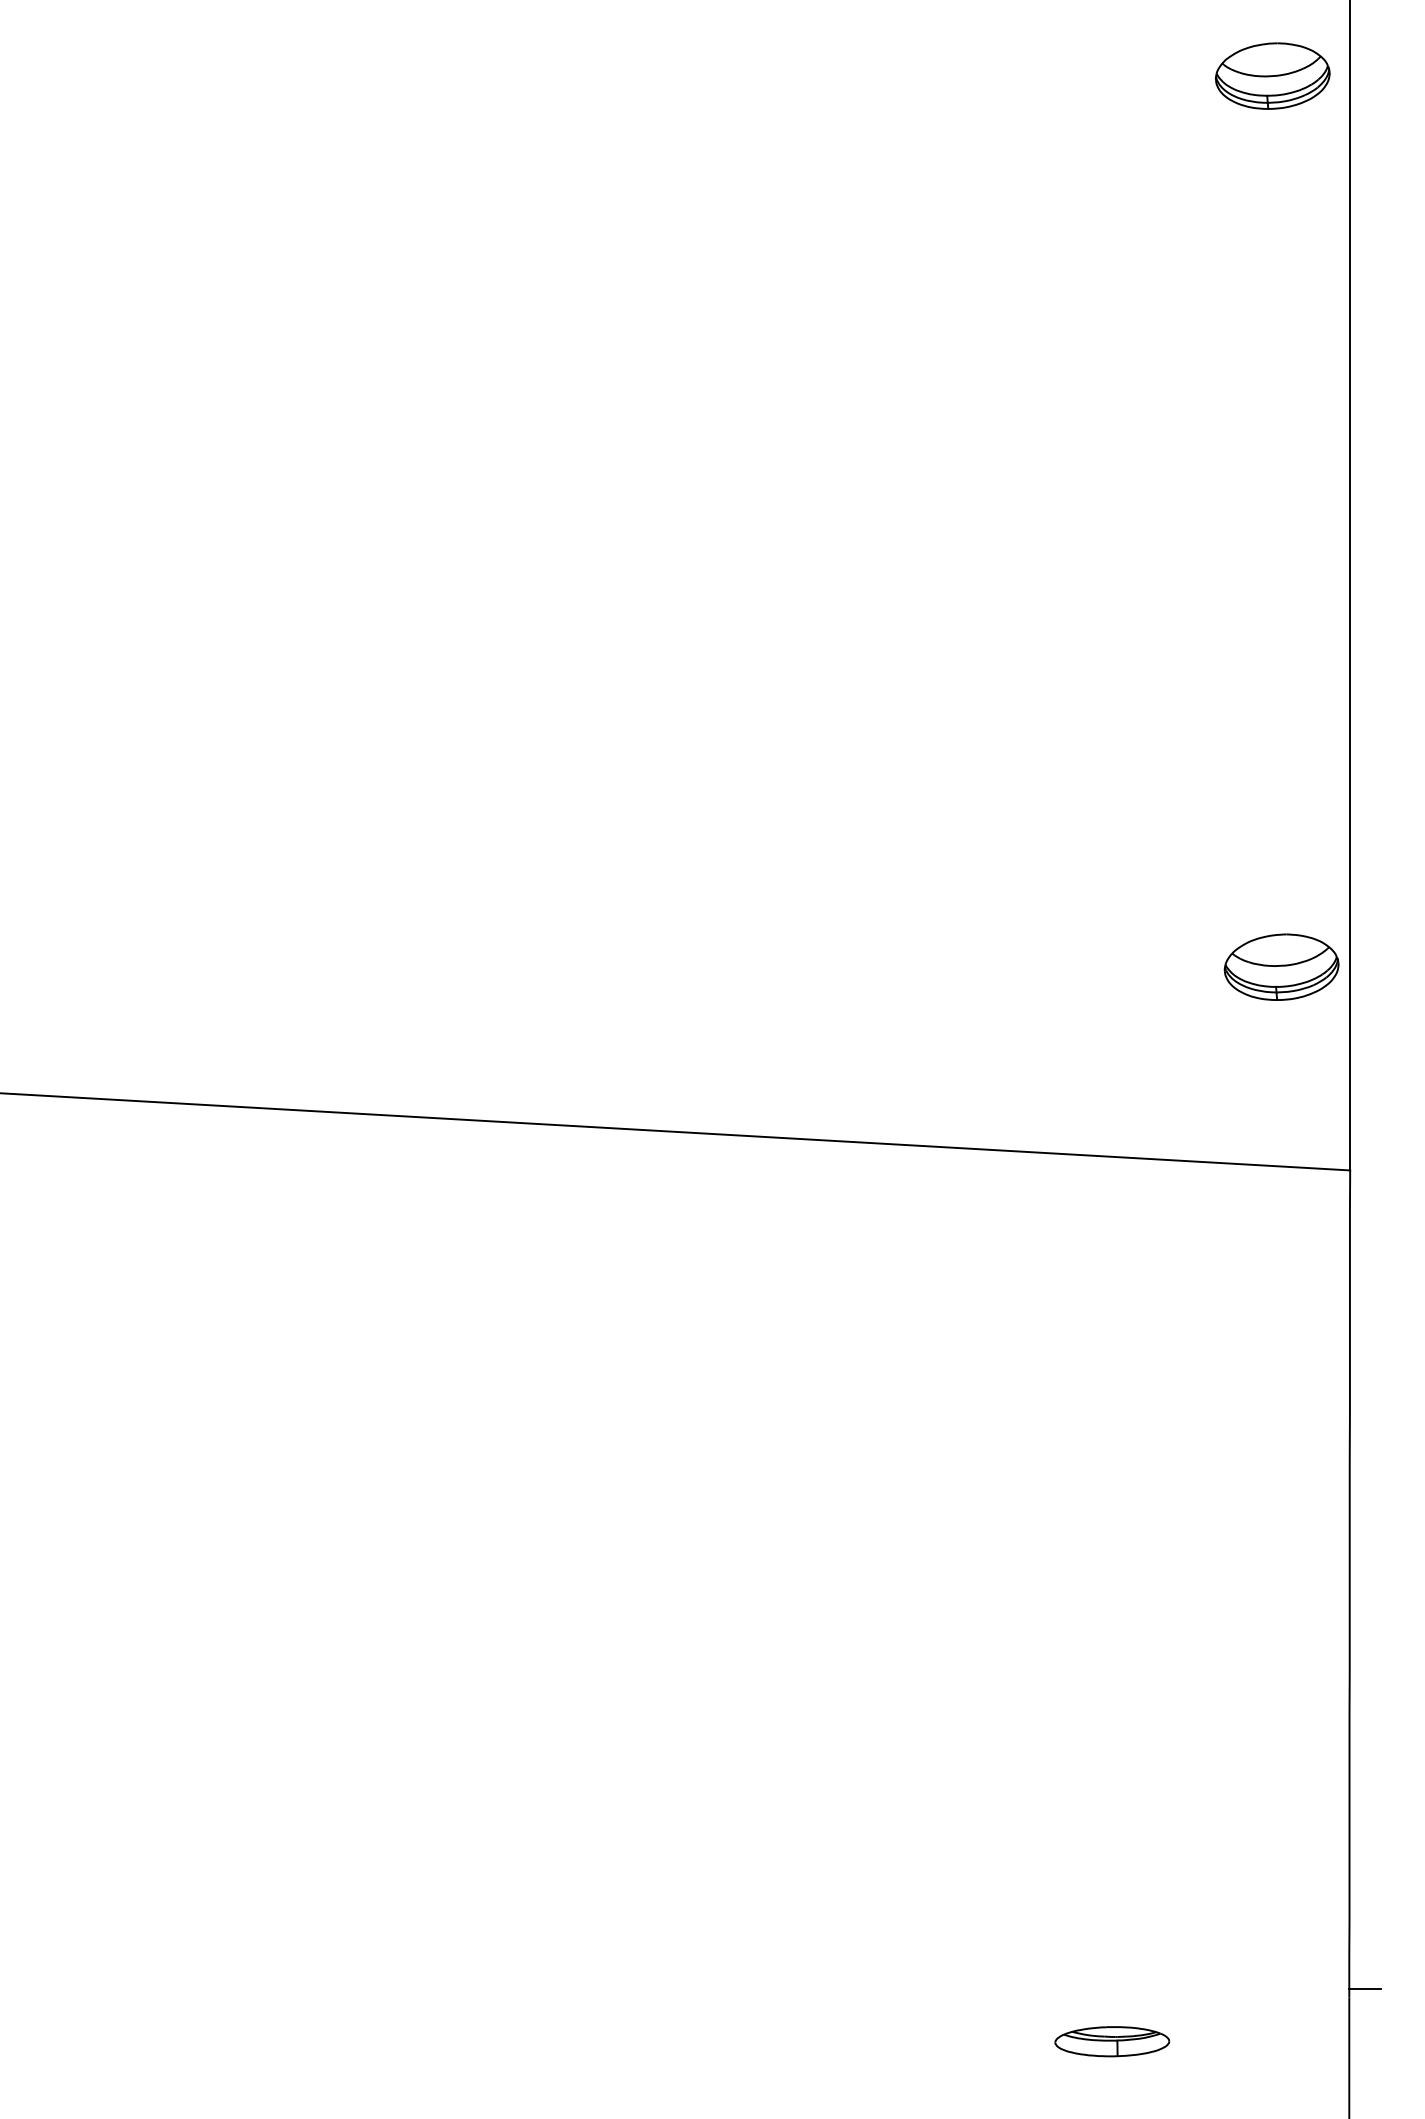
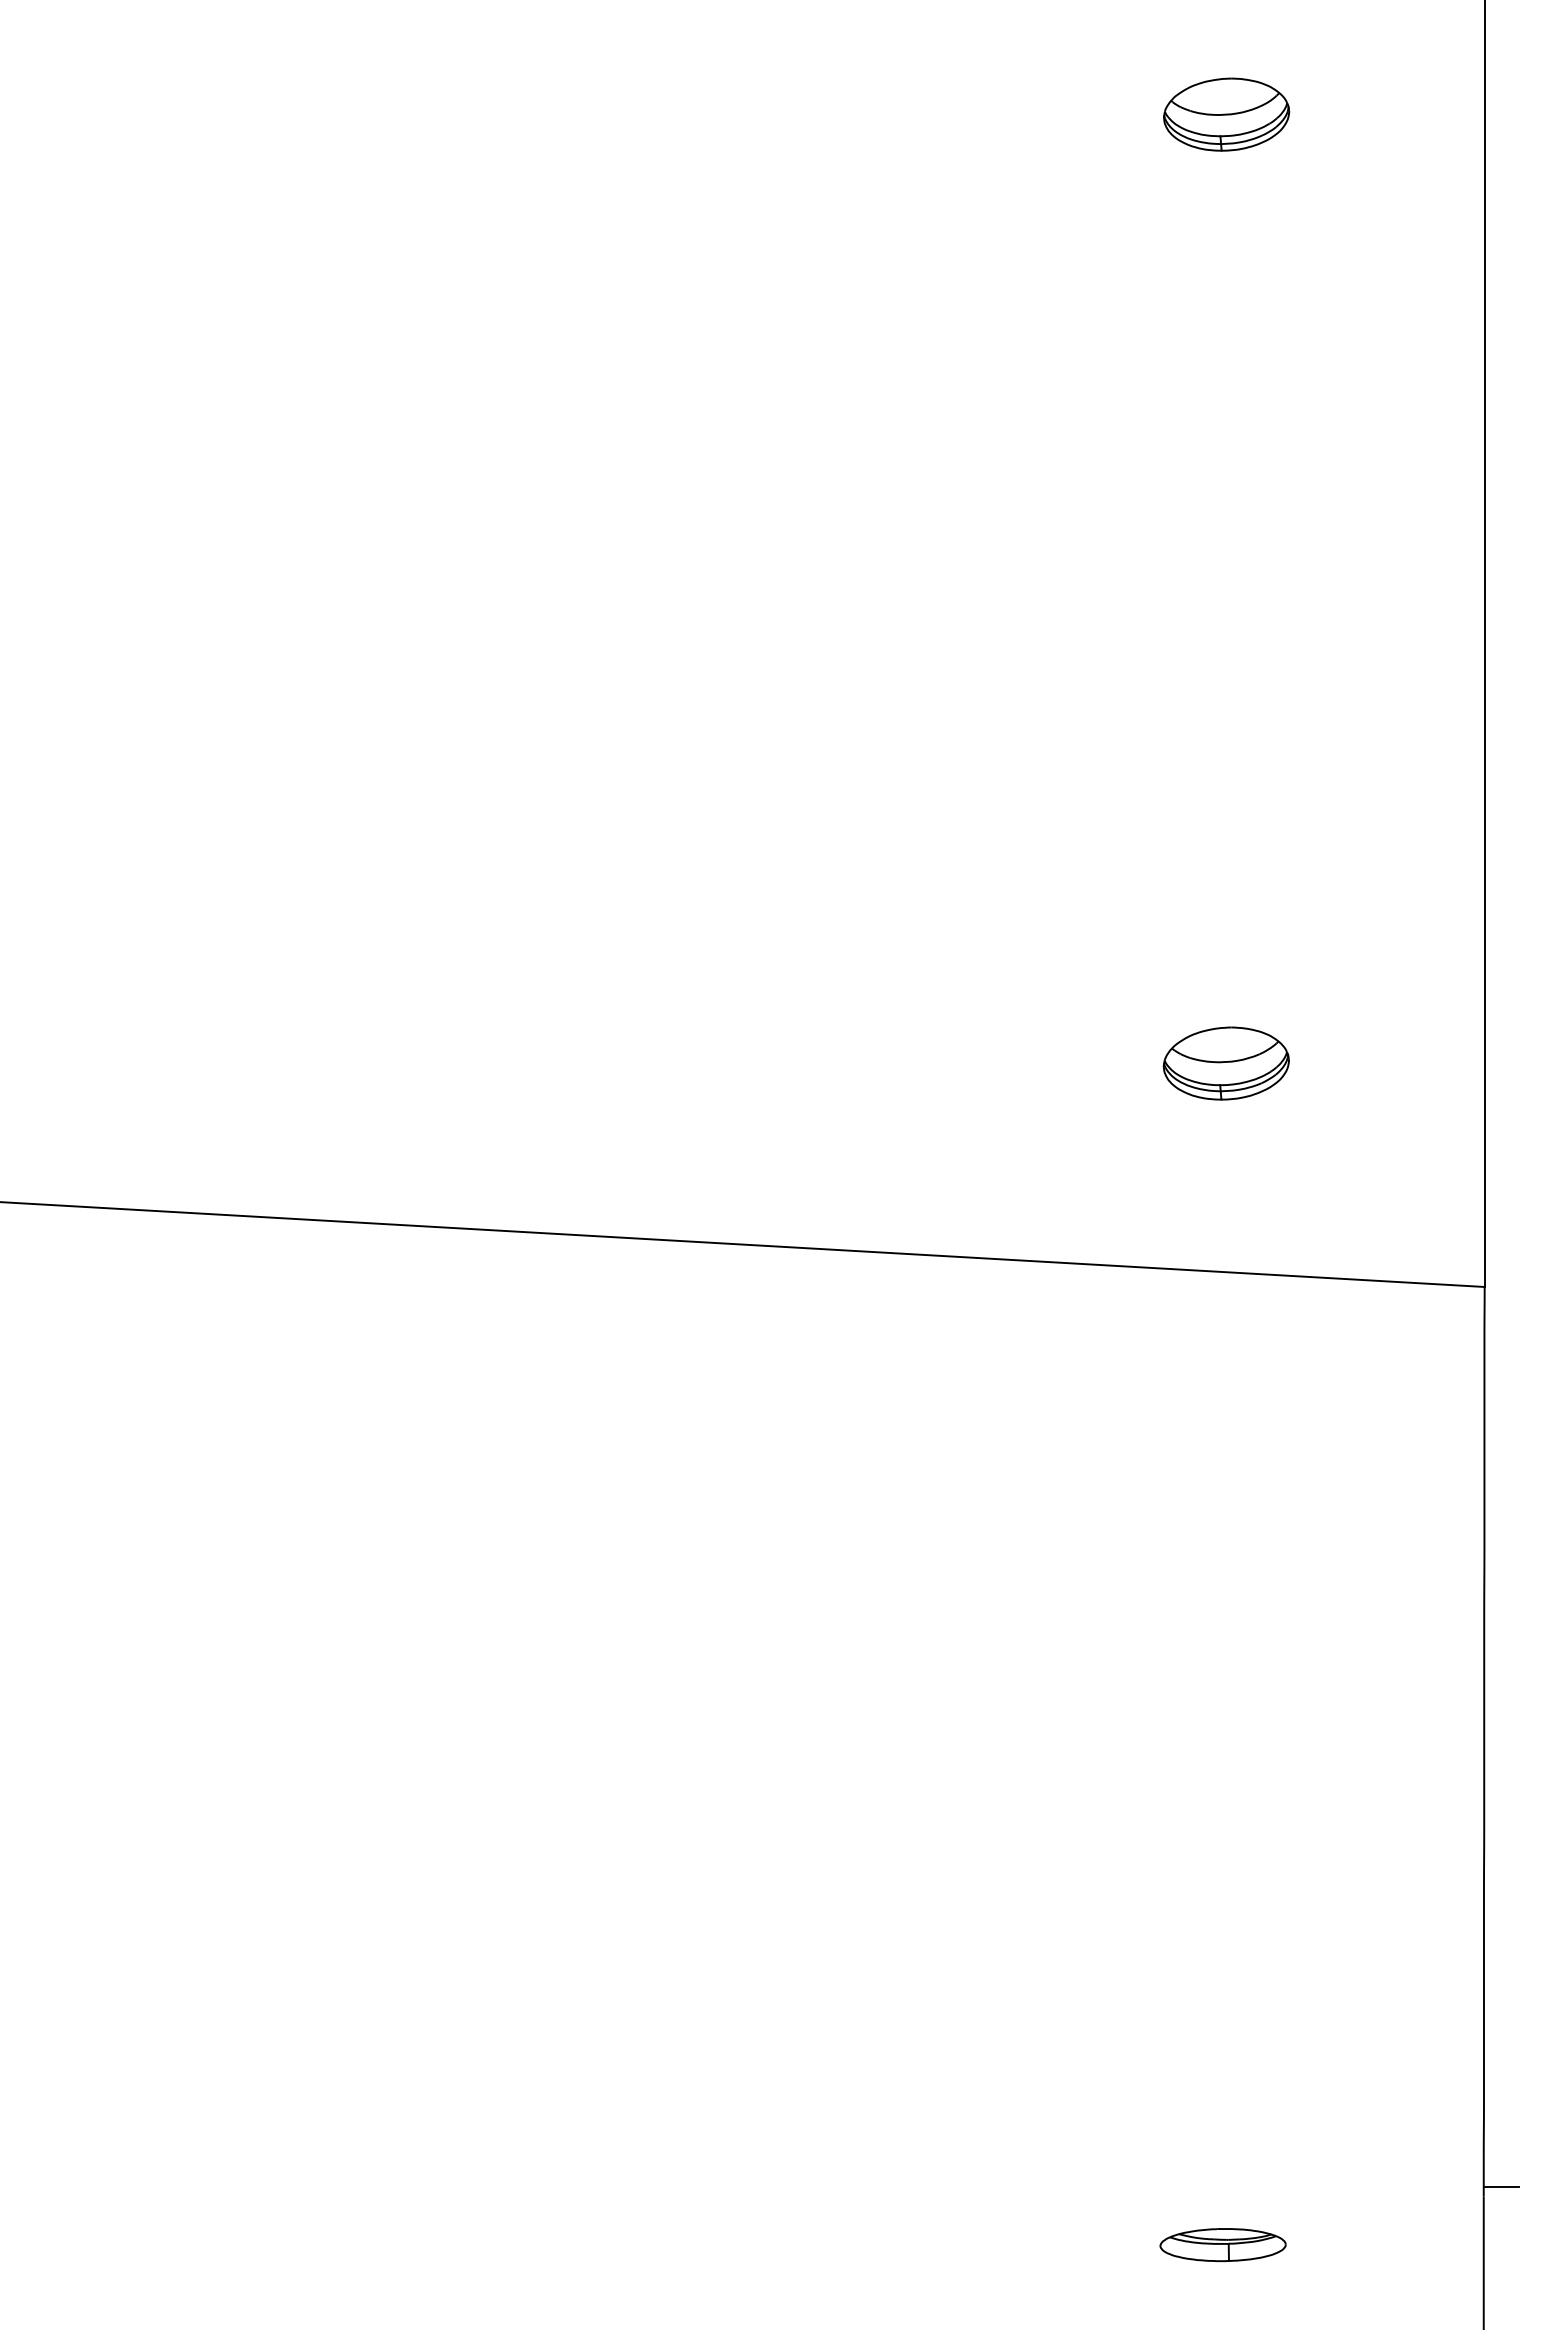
part: (1272, 75) -> (1226, 114), moved
part: (1280, 967) -> (1225, 1063), moved

